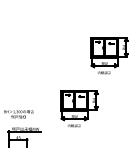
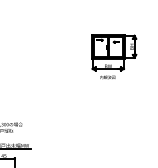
part: (79, 108) -> (77, 120), removed

